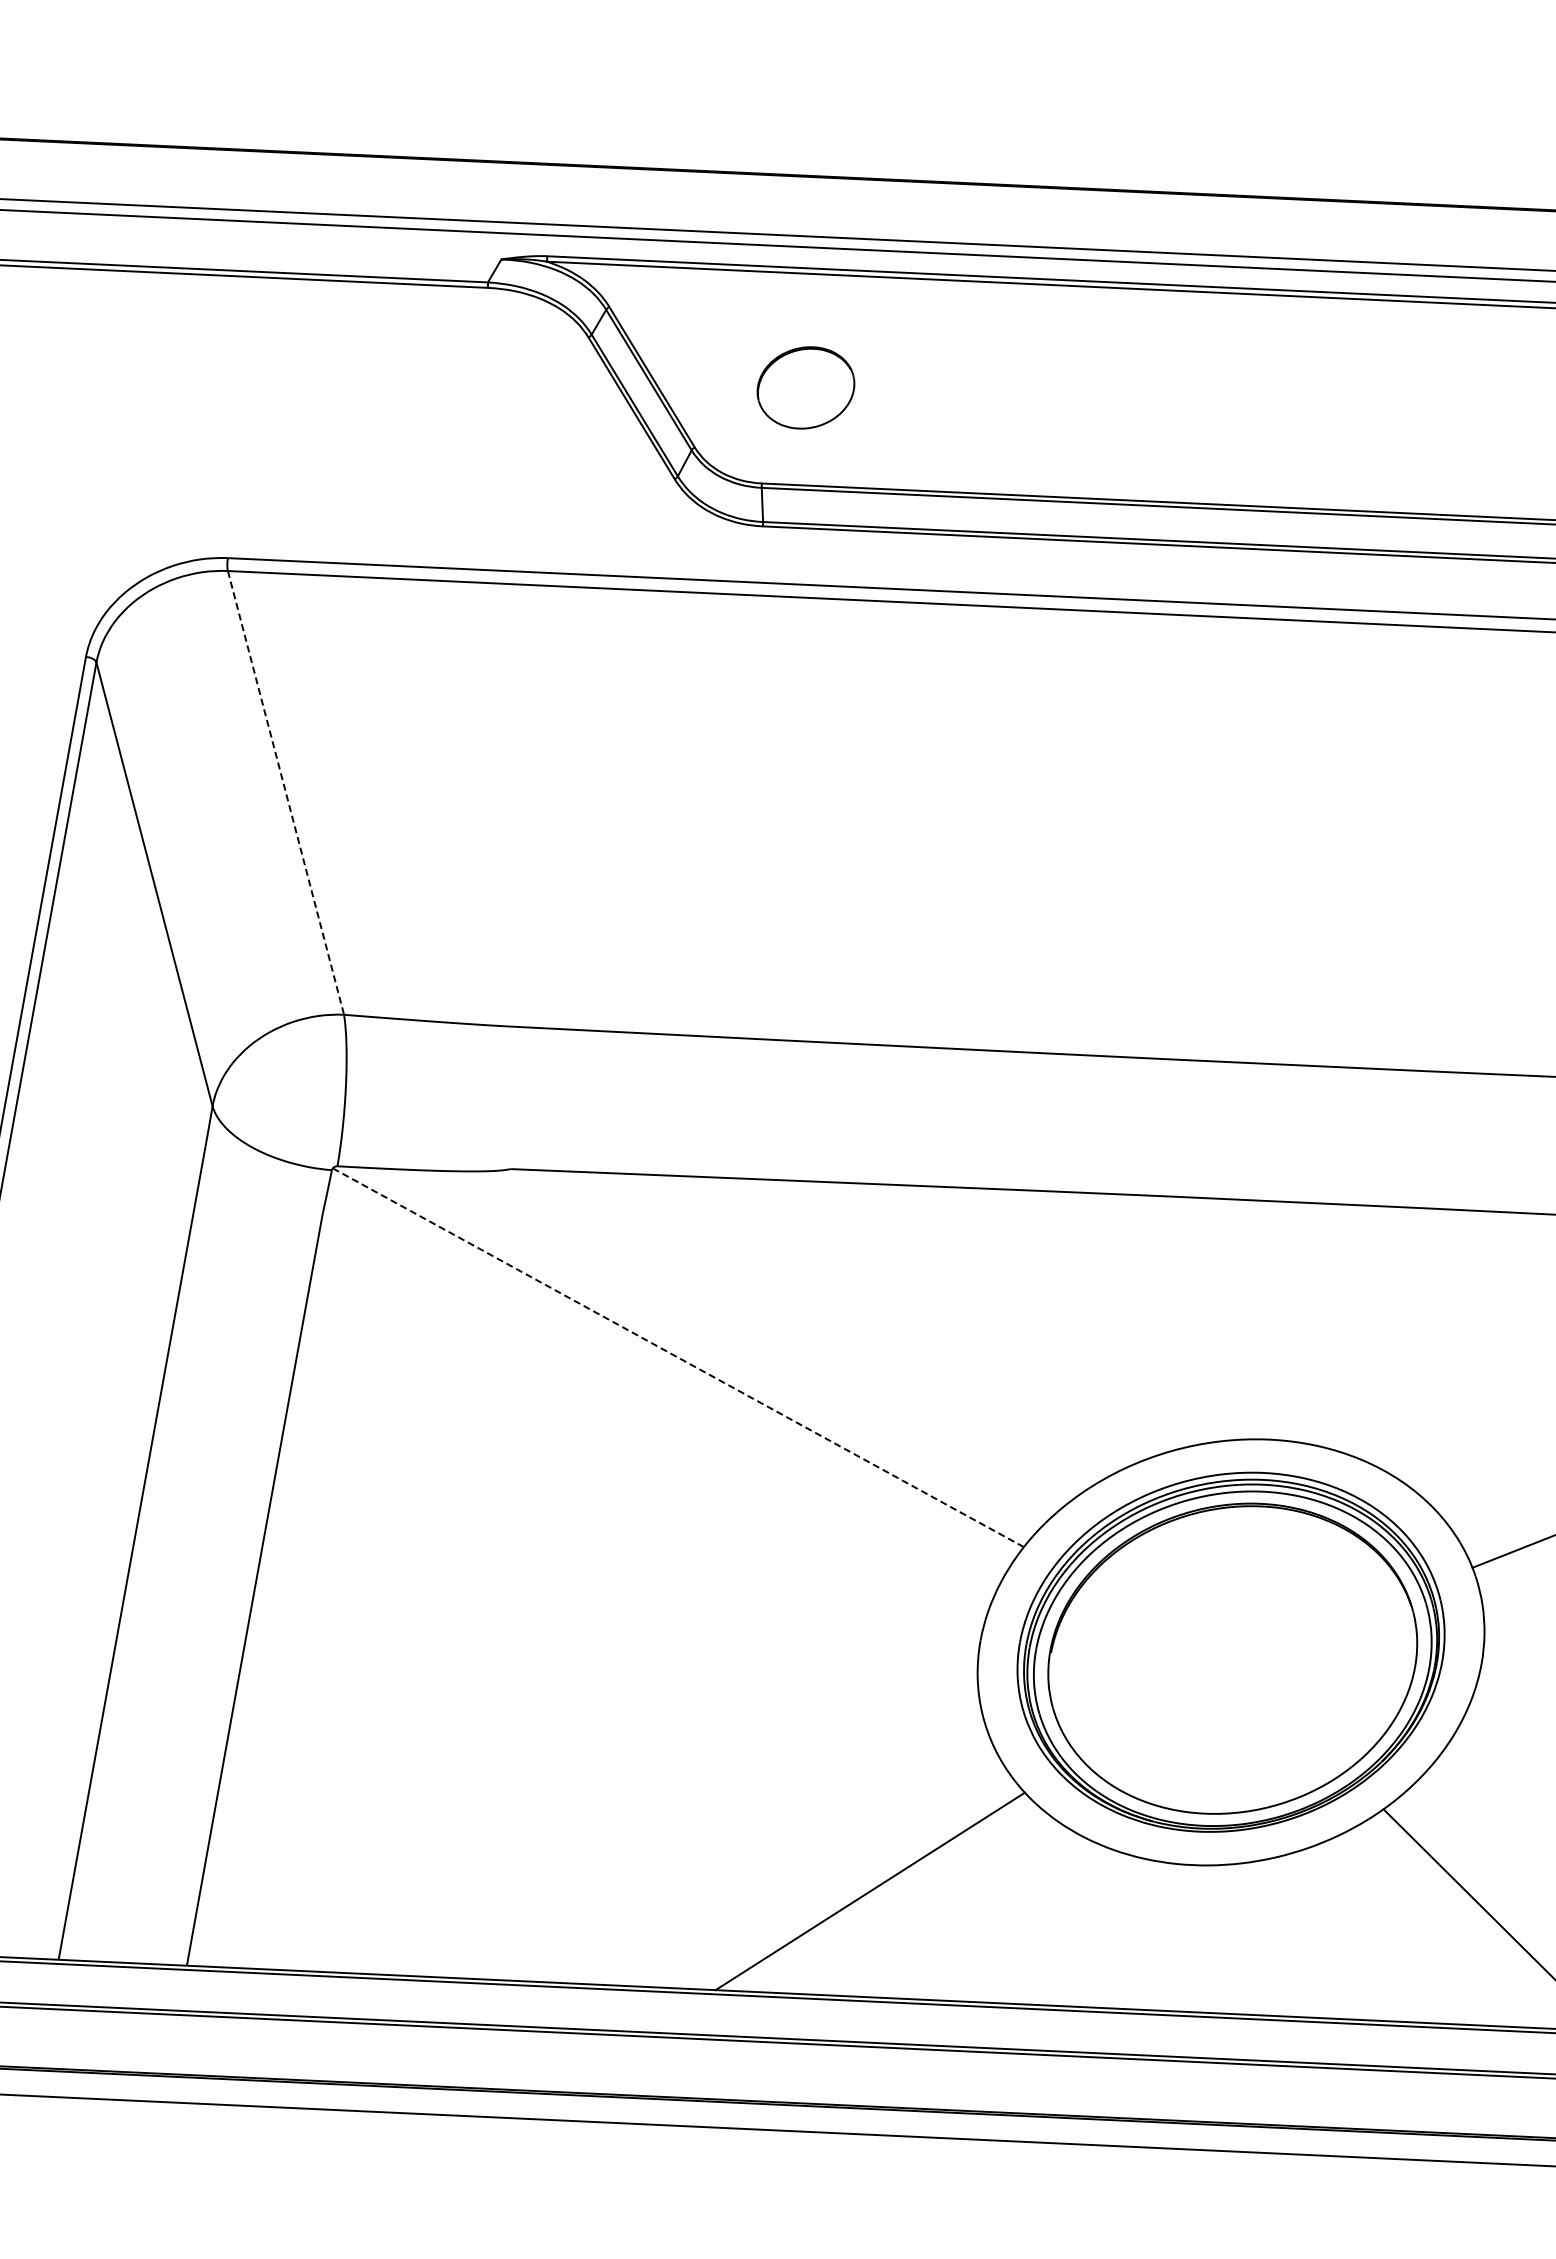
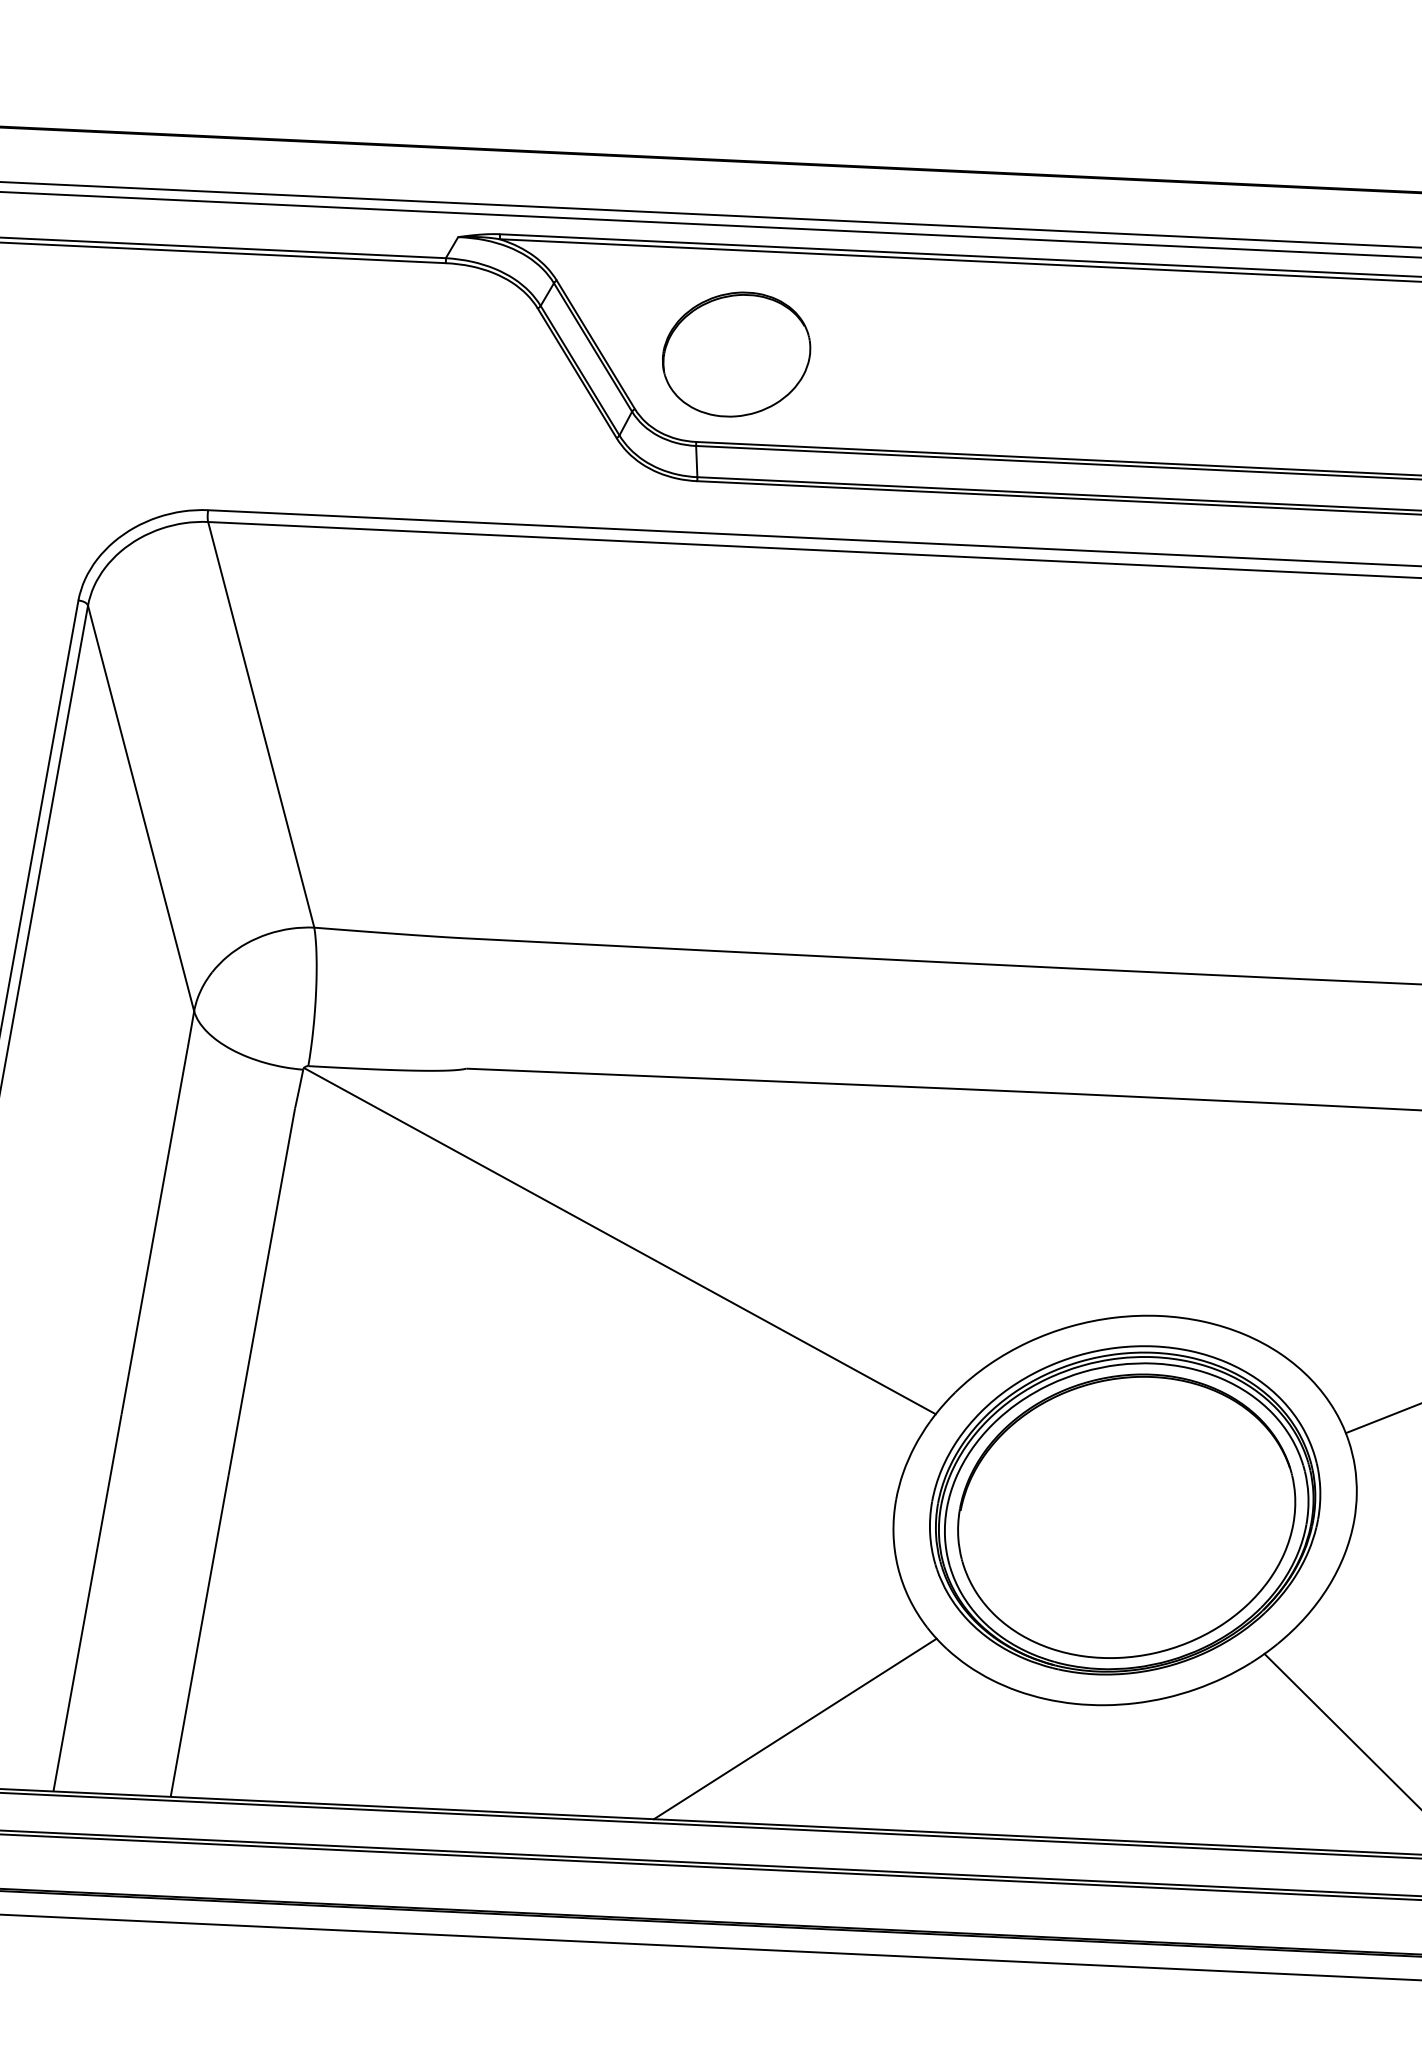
part: (805, 387) -> (736, 354), size x1.67
line: (286, 793) -> (261, 725), dashed -> solid
line: (677, 1357) -> (619, 1240), dashed -> solid

